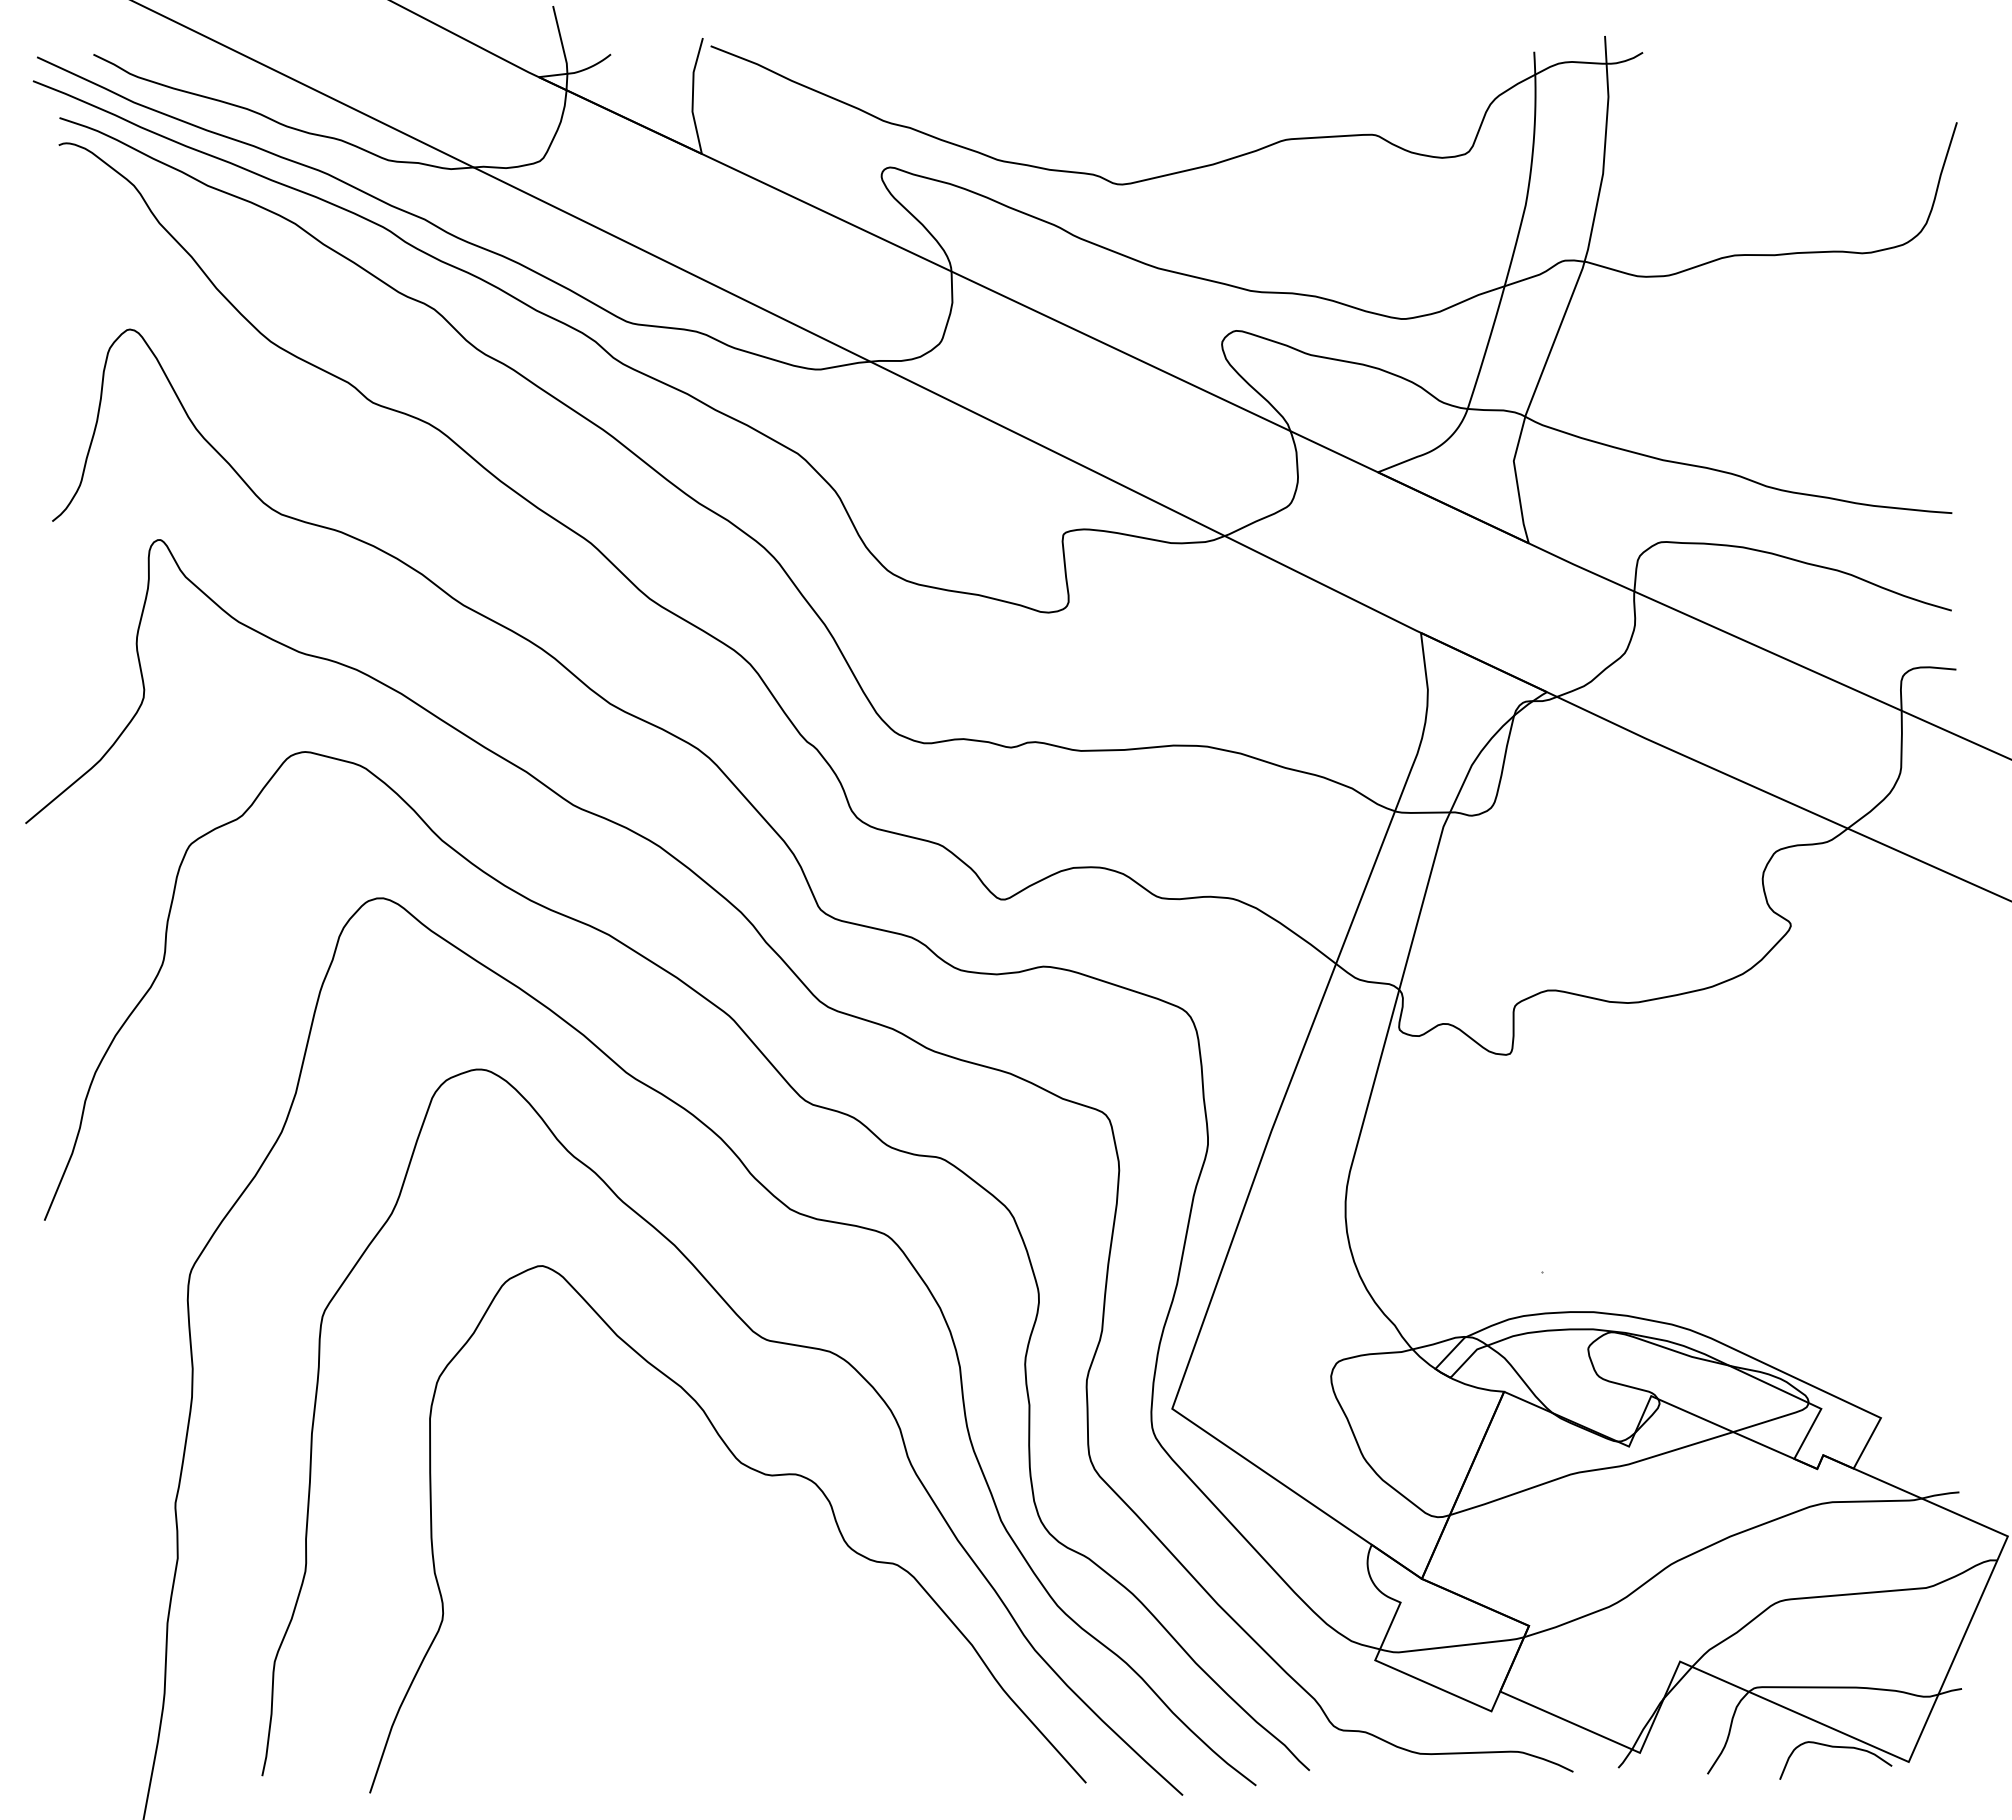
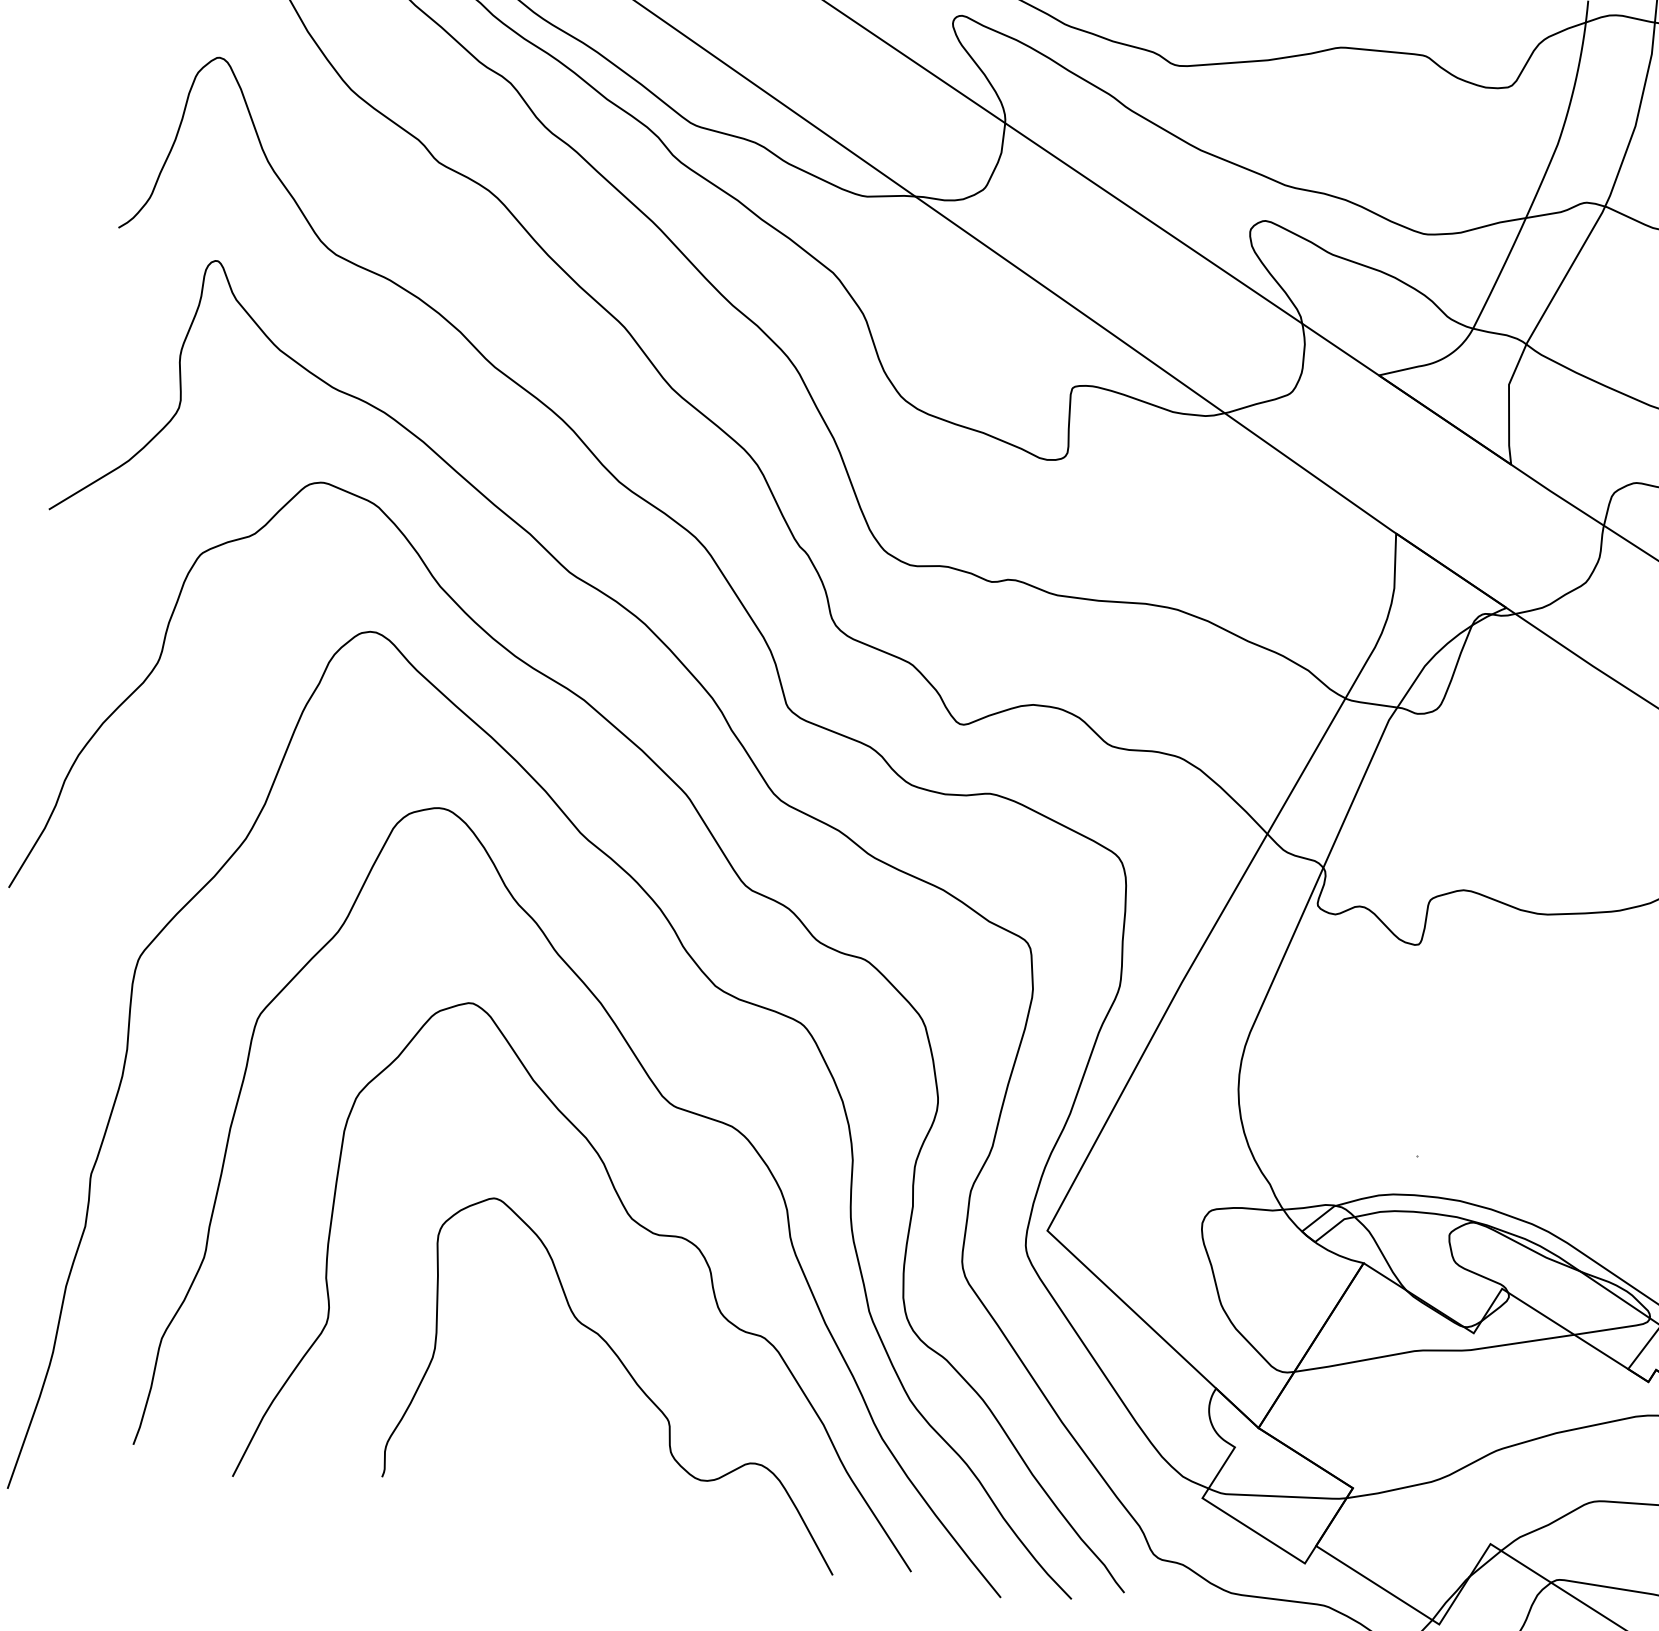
curve: (767, 1628) -> (632, 1379), added

